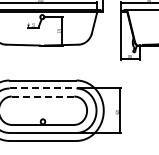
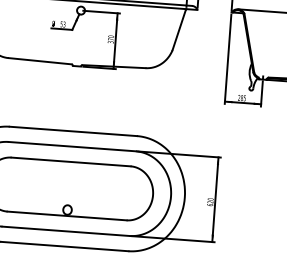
line: (43, 88) -> (73, 146), dashed -> solid
line: (42, 96) -> (70, 161), dashed -> solid

